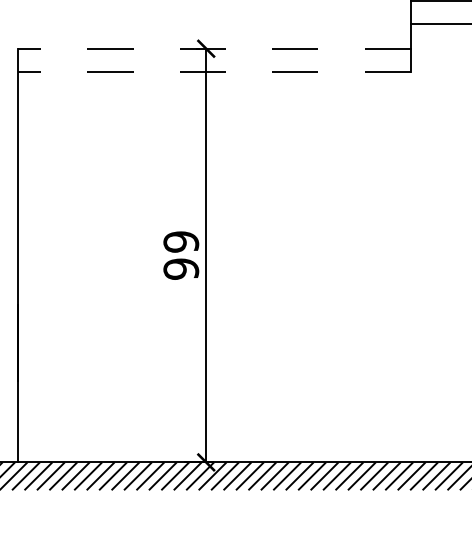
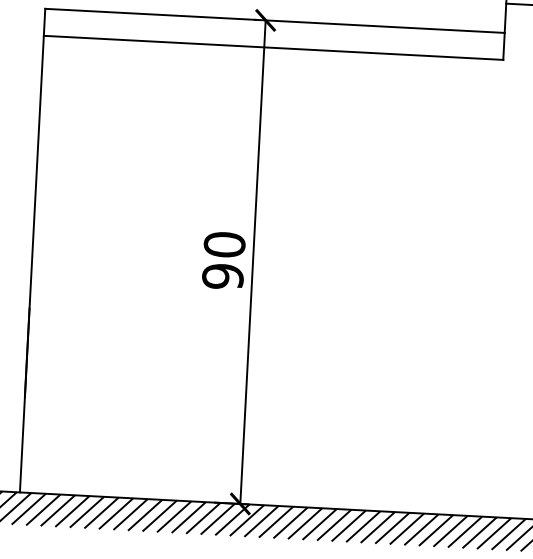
line: (214, 48) -> (275, 20), dashed -> solid
line: (214, 71) -> (273, 47), dashed -> solid
text: (181, 241) -> (224, 244), 99 -> 90

